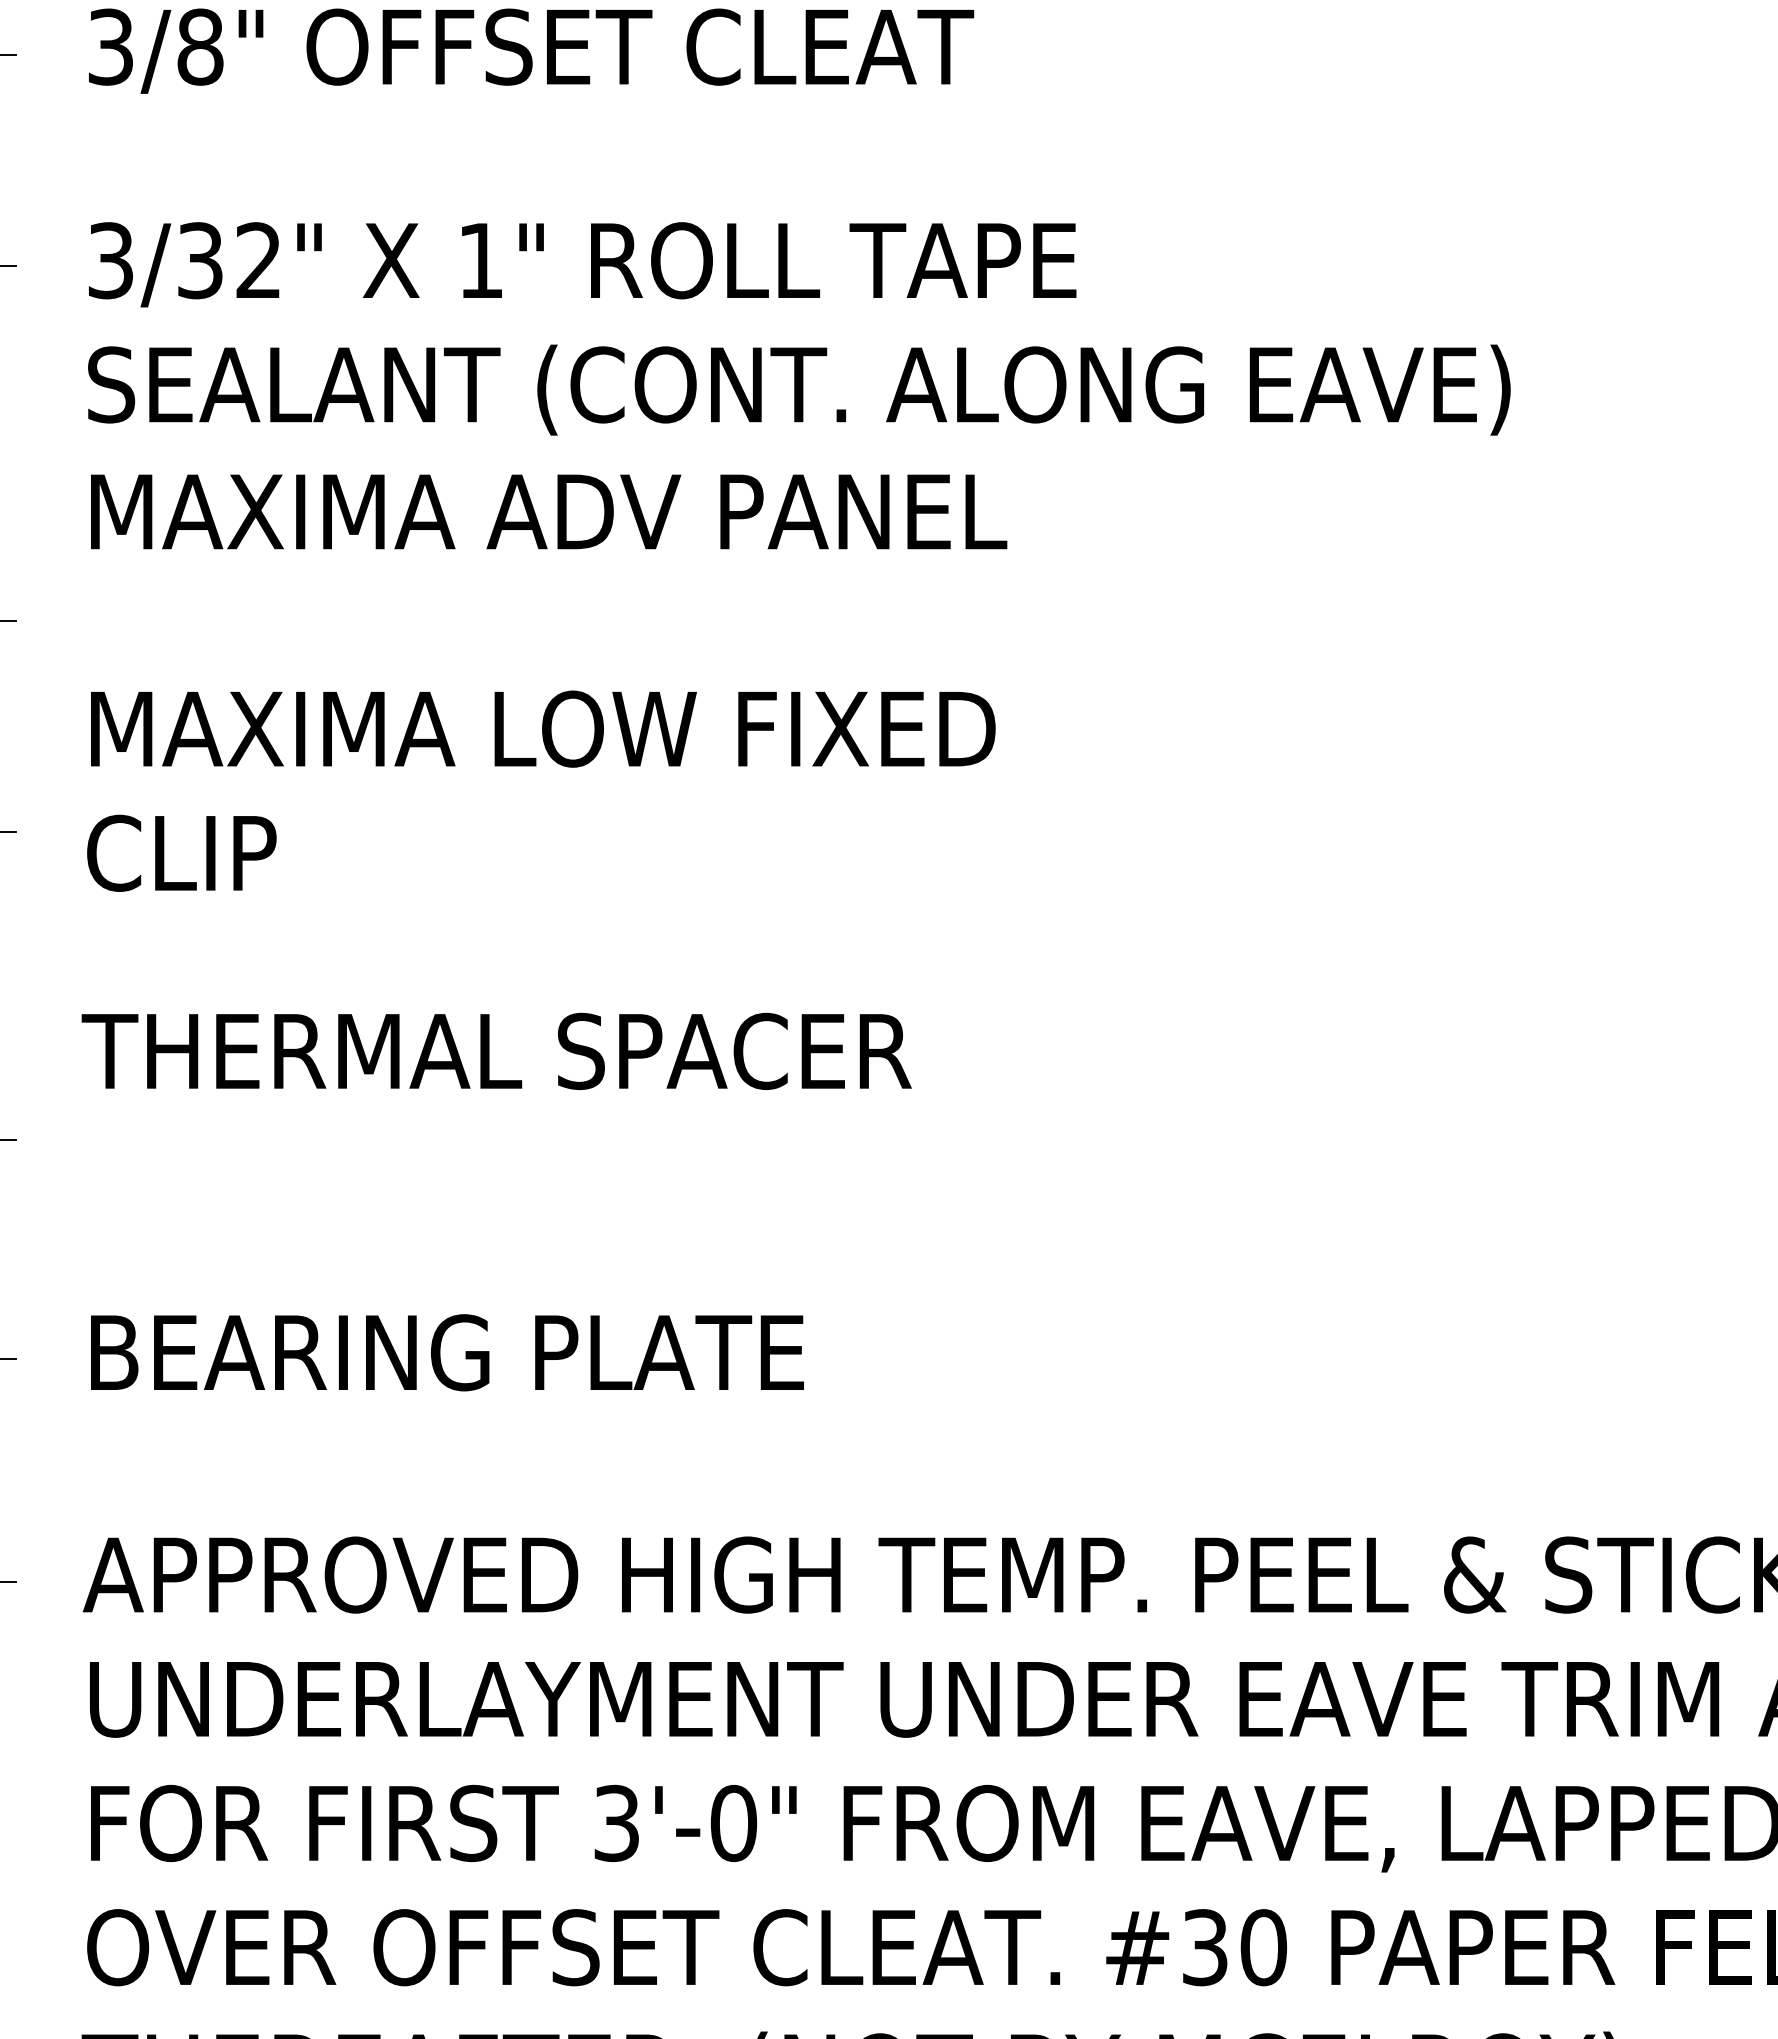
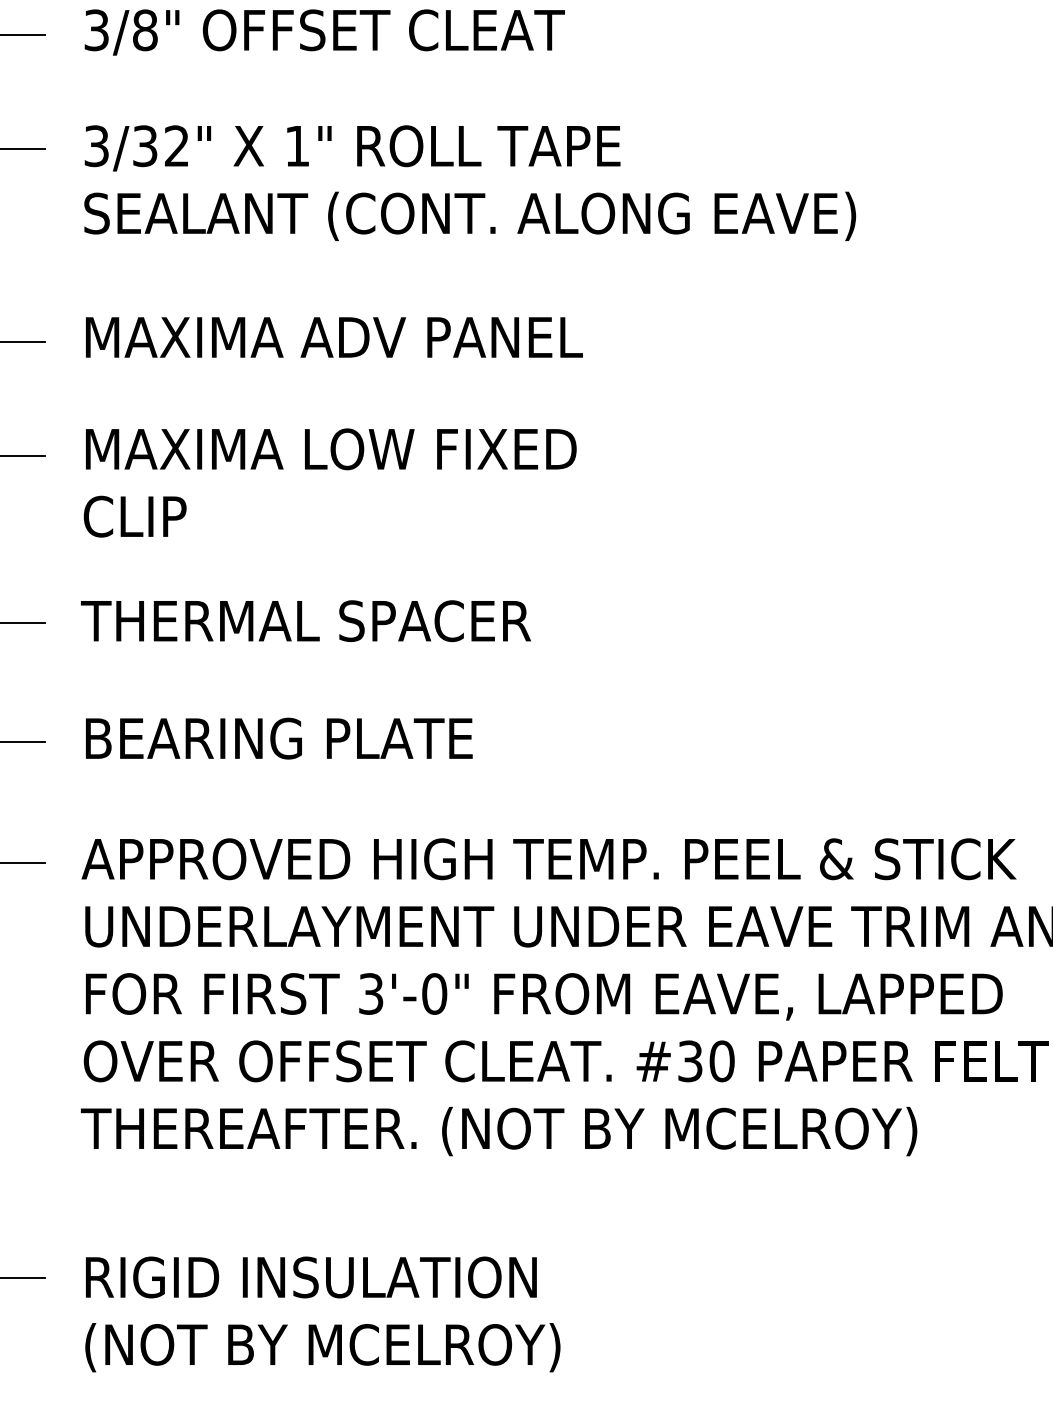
text: (549, 511) -> (334, 337), moved
text: (539, 790) -> (329, 482), moved
text: (495, 1052) -> (305, 621), moved

